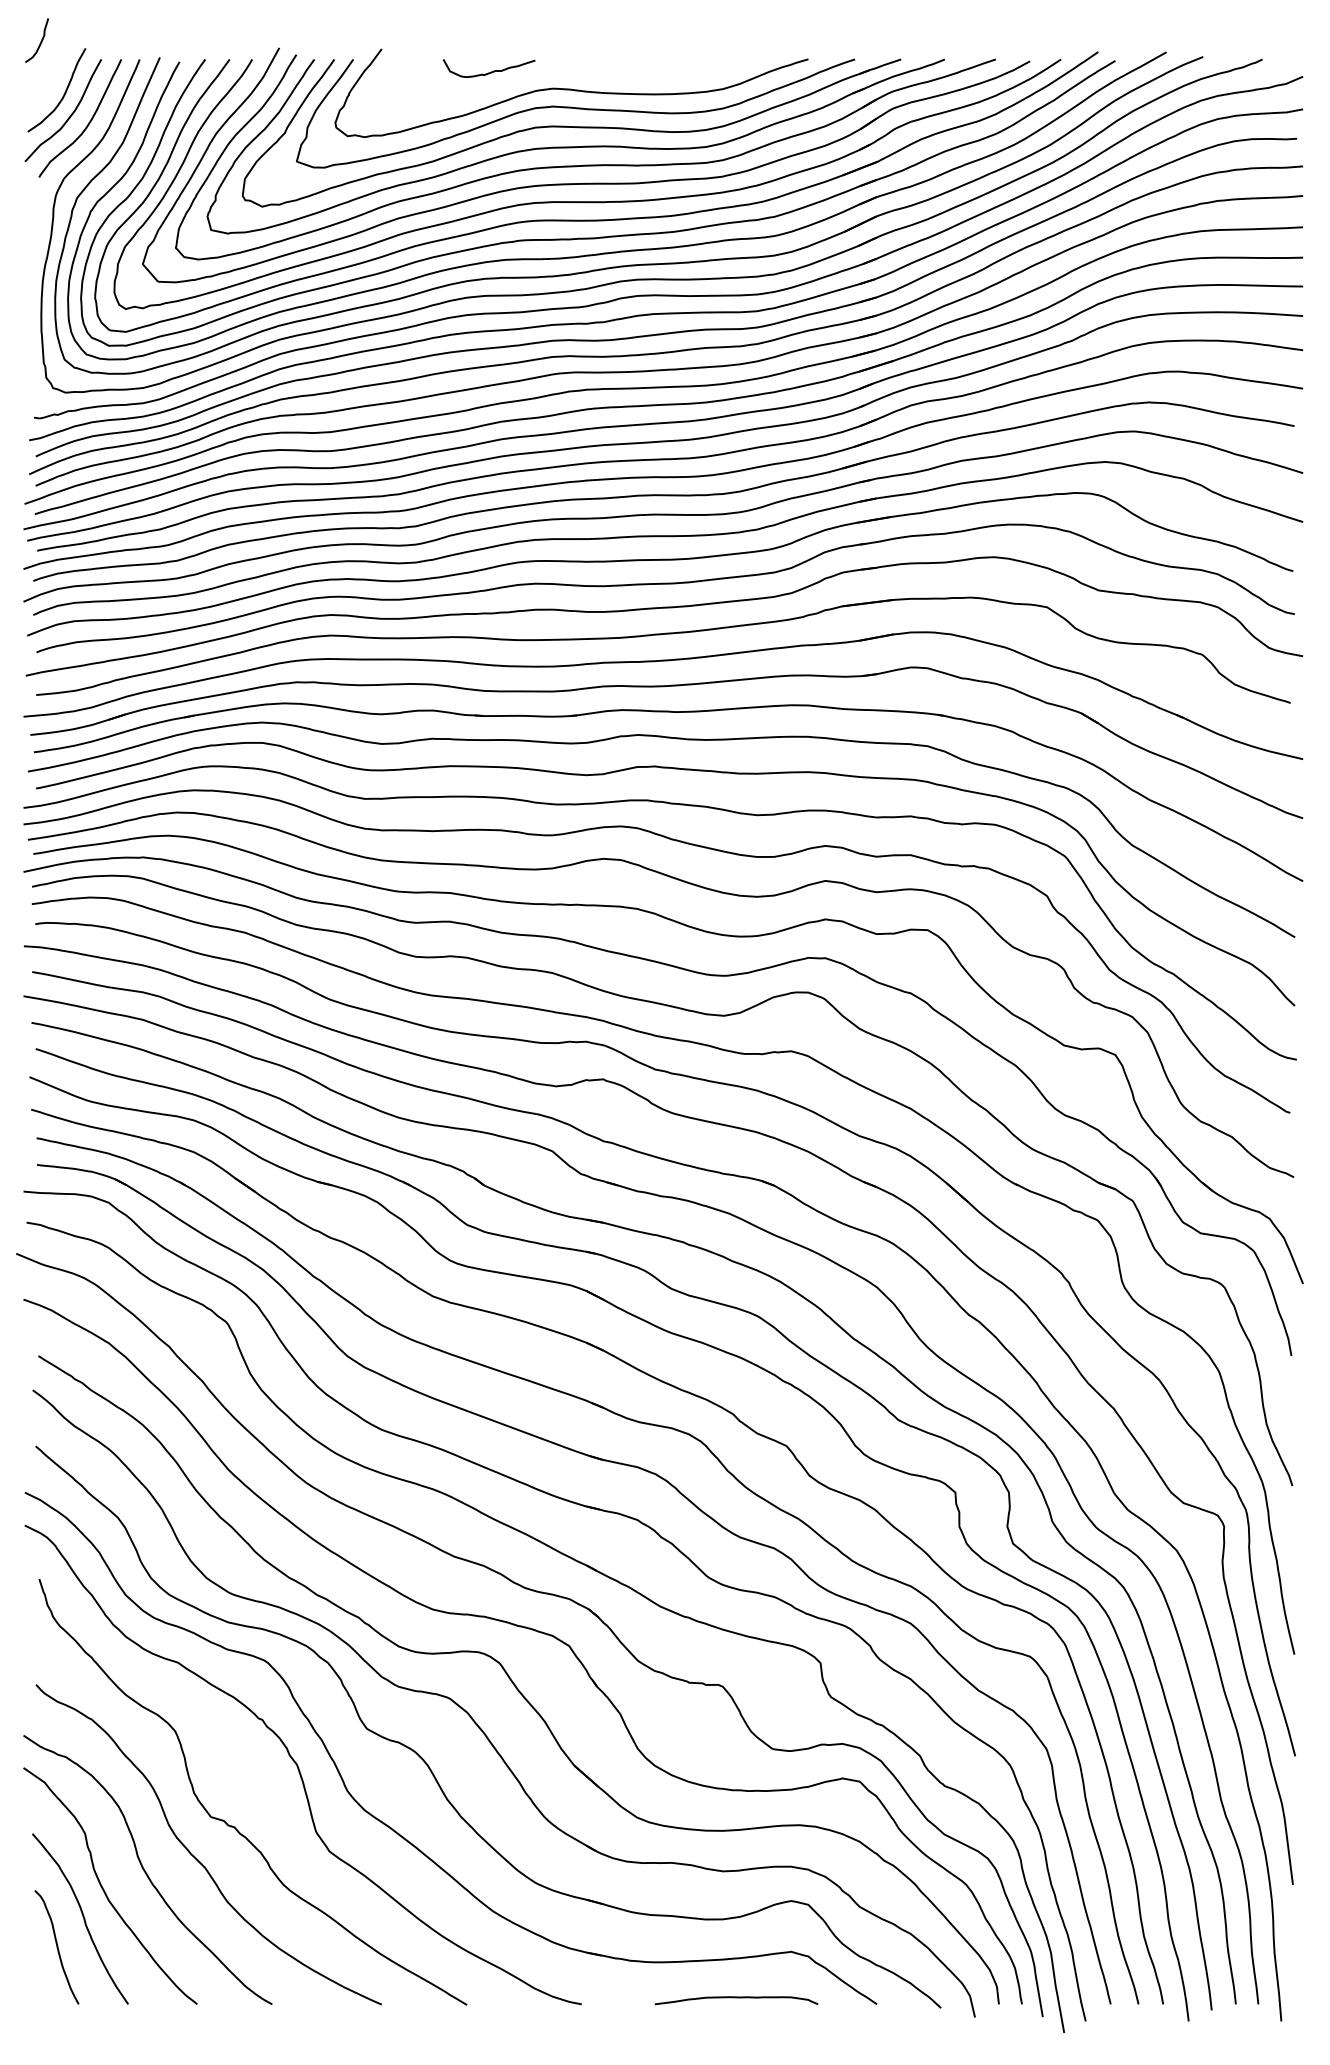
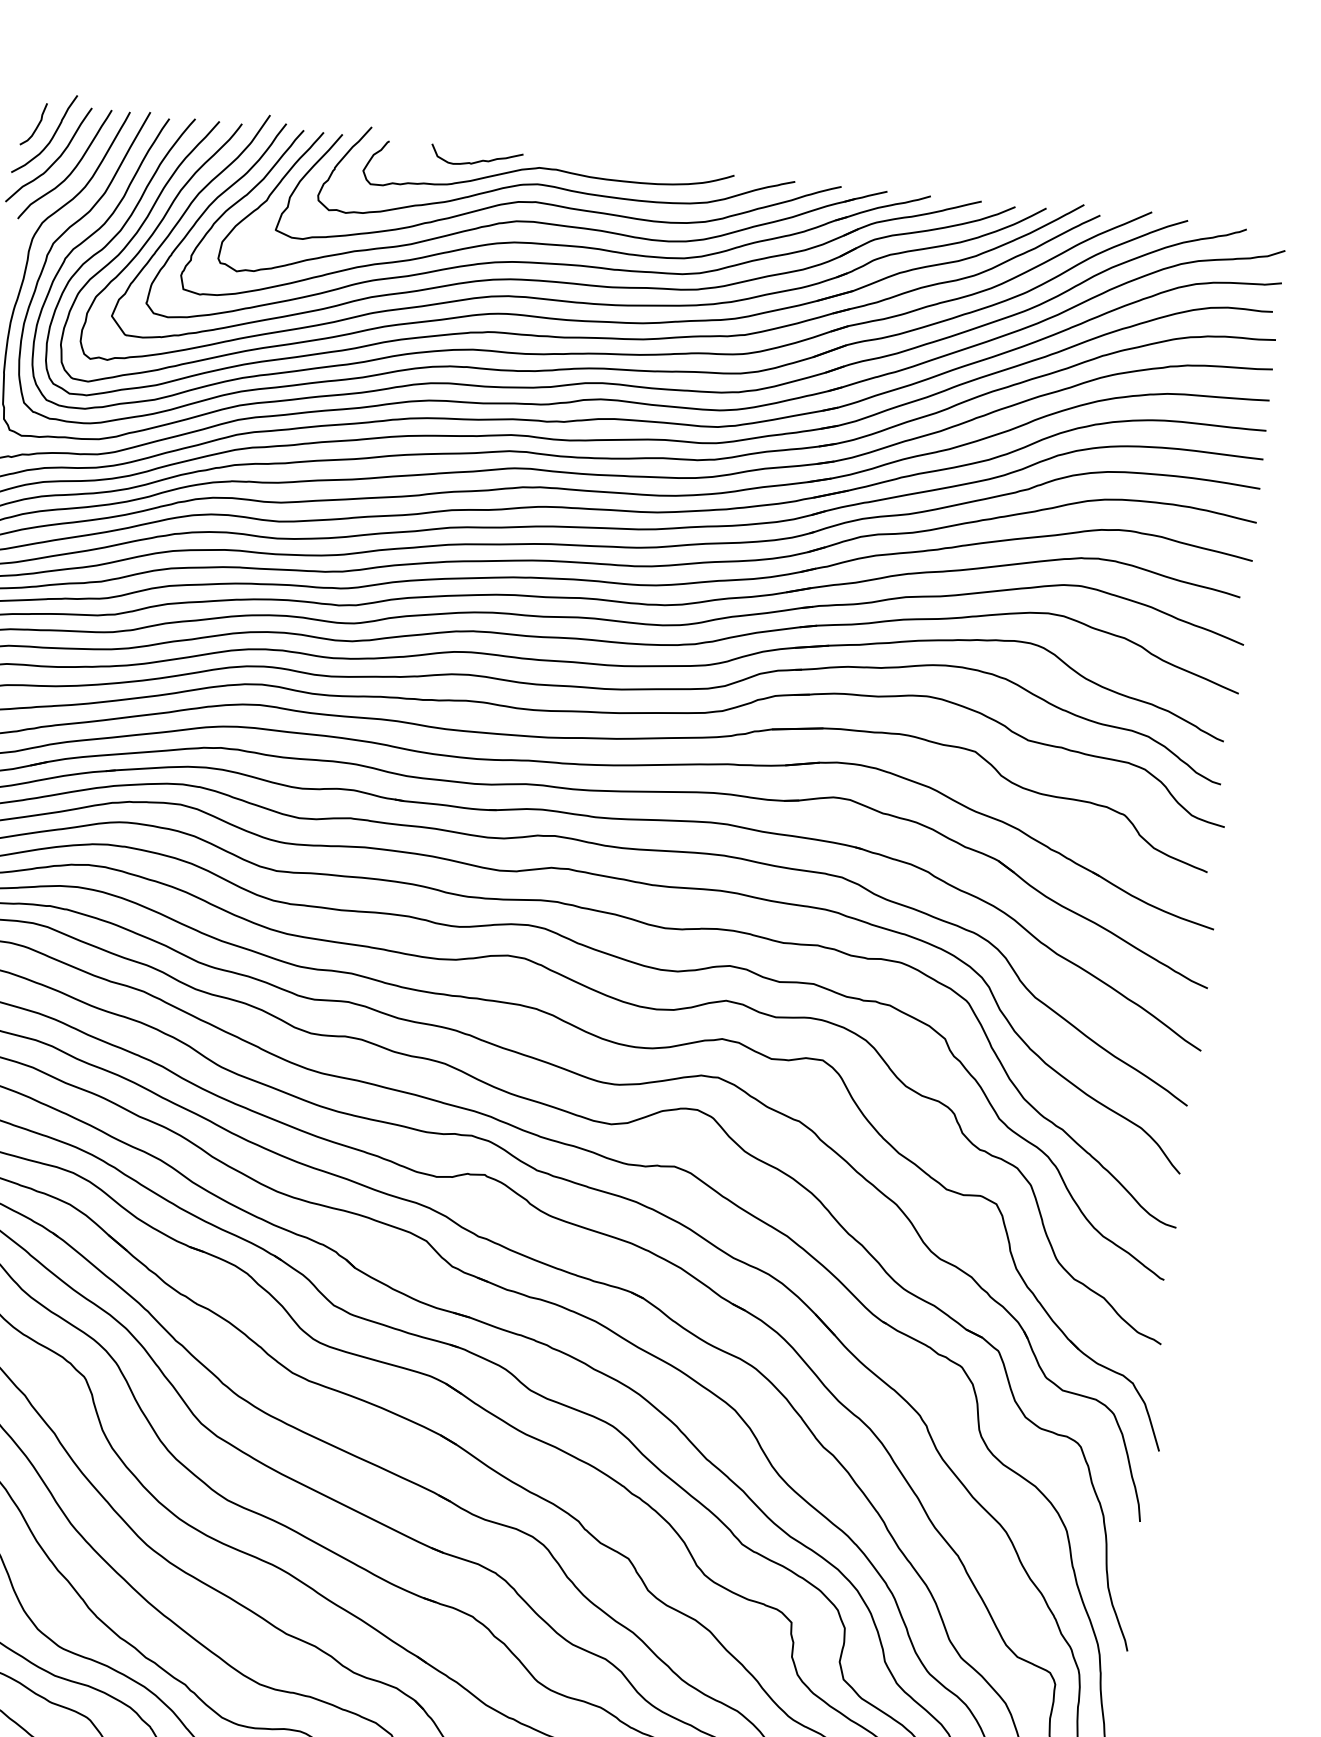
curve: (40, 41) -> (37, 125), moved
curve: (561, 73) -> (548, 170), added

